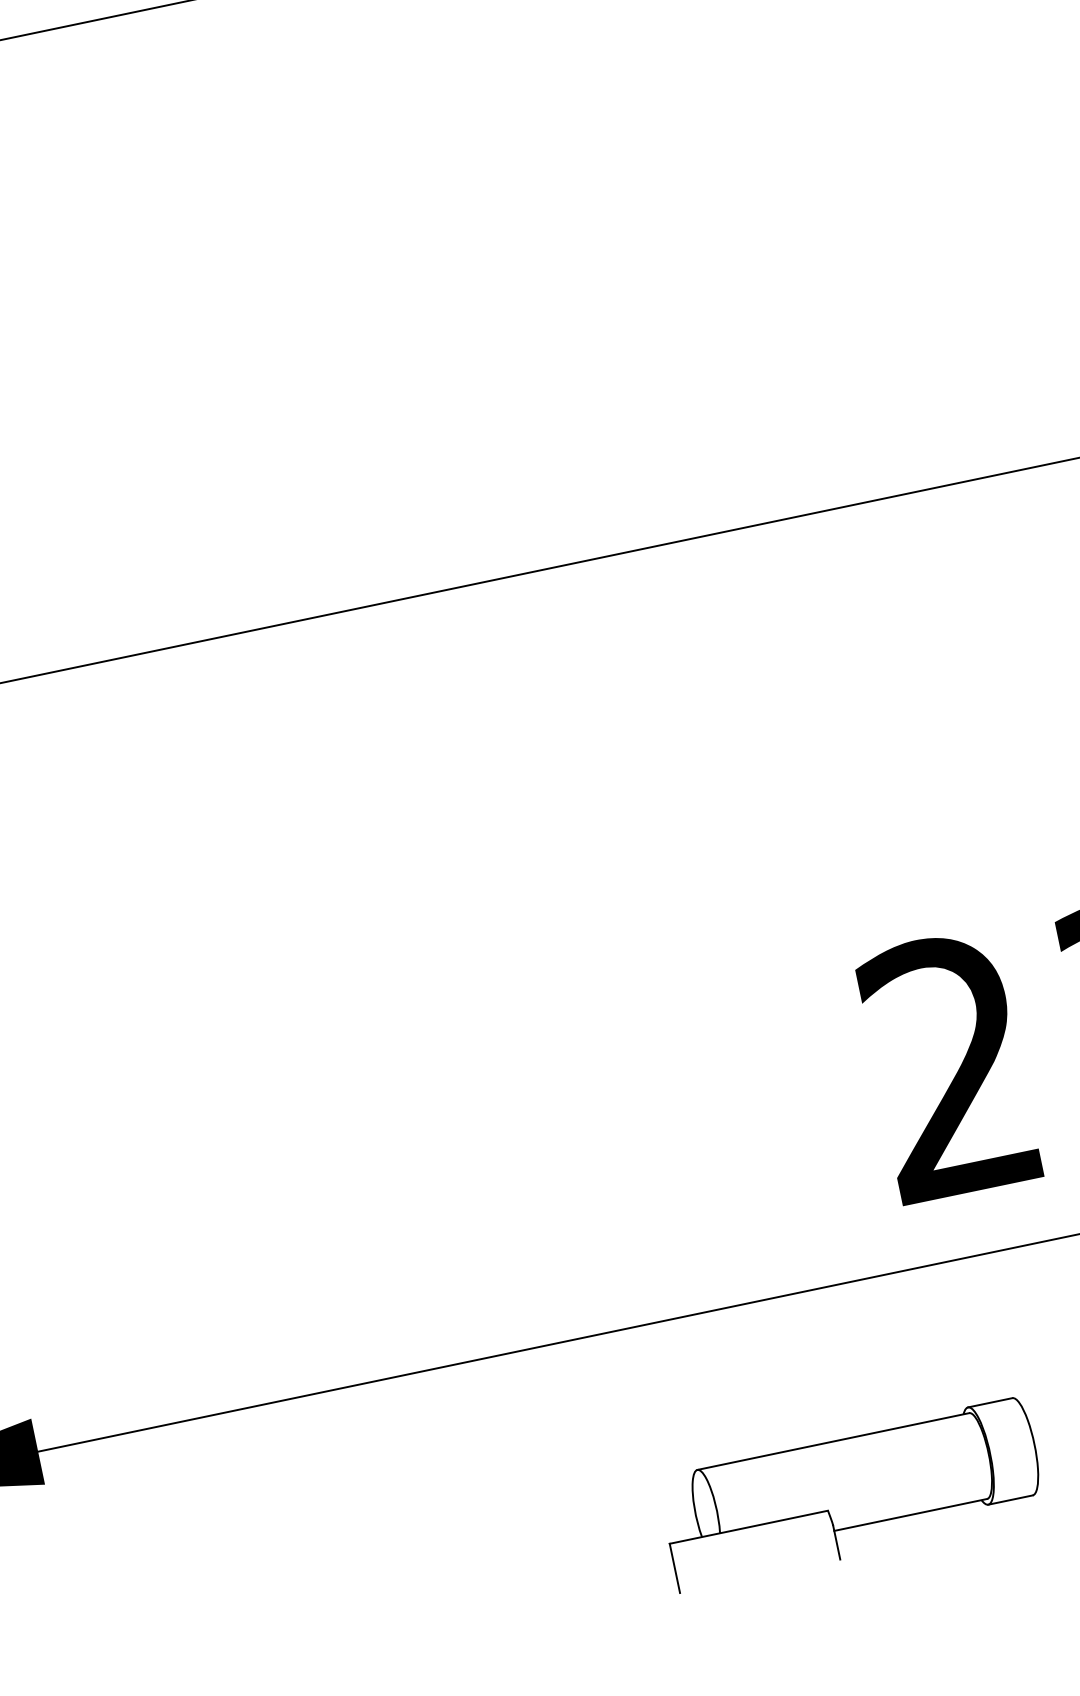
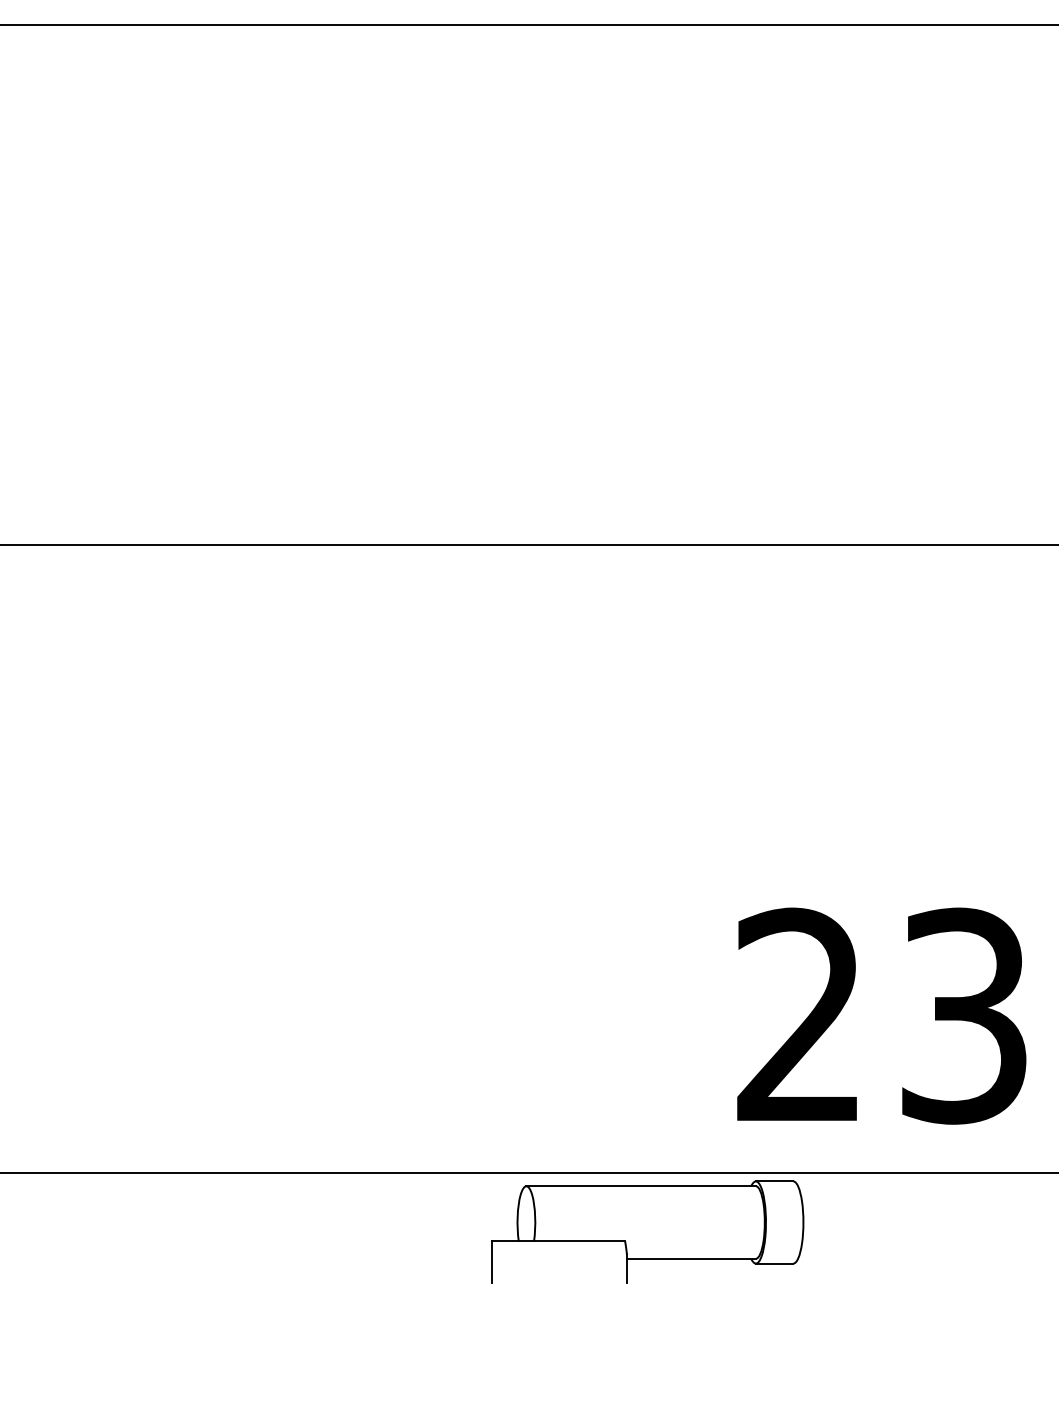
part: (852, 1493) -> (647, 1231), moved

